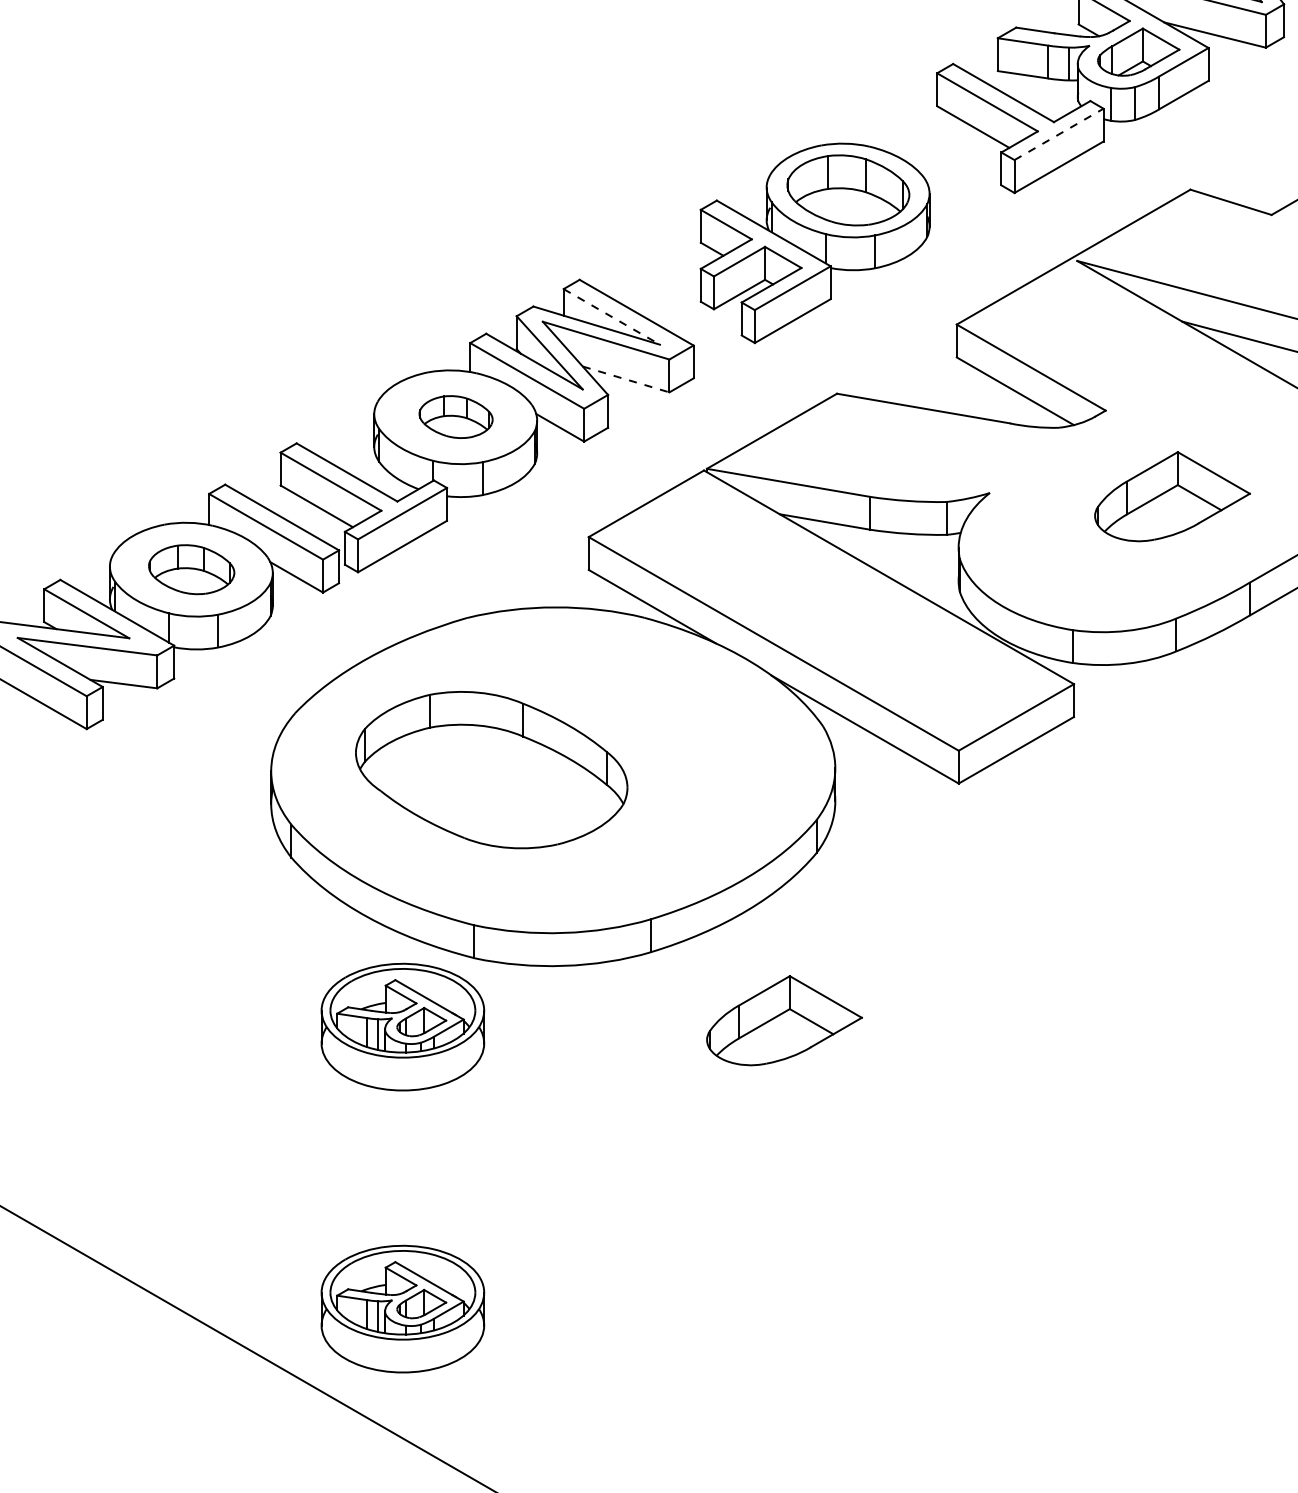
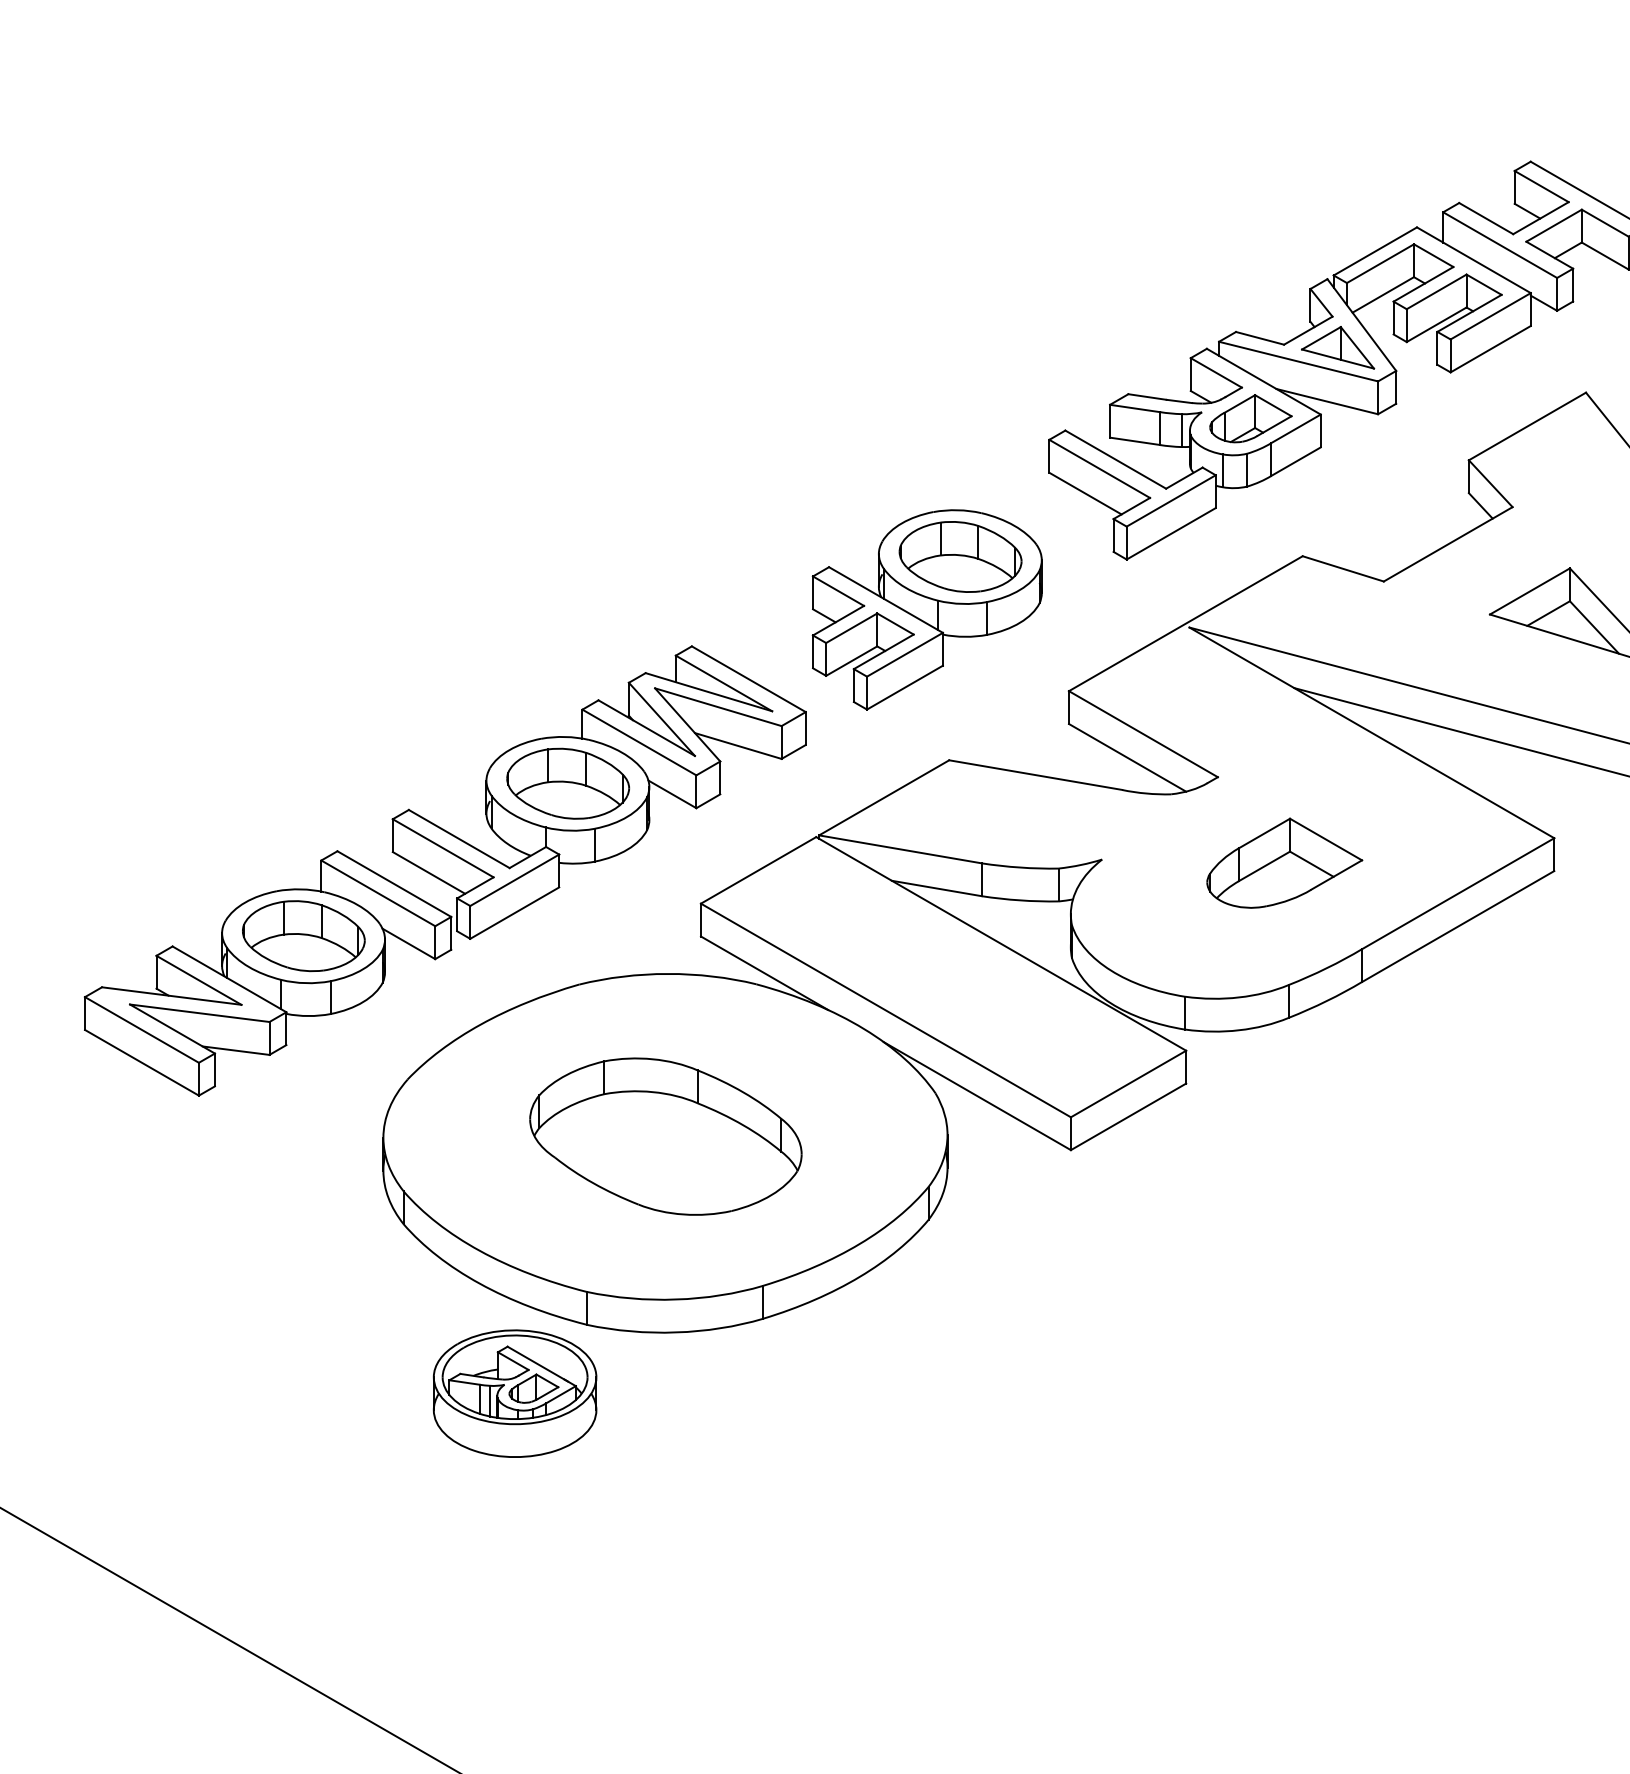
line: (1059, 133) -> (1171, 500), dashed -> solid
line: (612, 316) -> (724, 683), dashed -> solid
line: (626, 379) -> (738, 746), dashed -> solid
part: (456, 416) -> (568, 783), size x1.67
part: (191, 569) -> (303, 936), size x1.43
part: (491, 769) -> (665, 1136), moved
part: (784, 1019) -> (896, 1386), removed
part: (402, 1308) -> (514, 1675), removed

